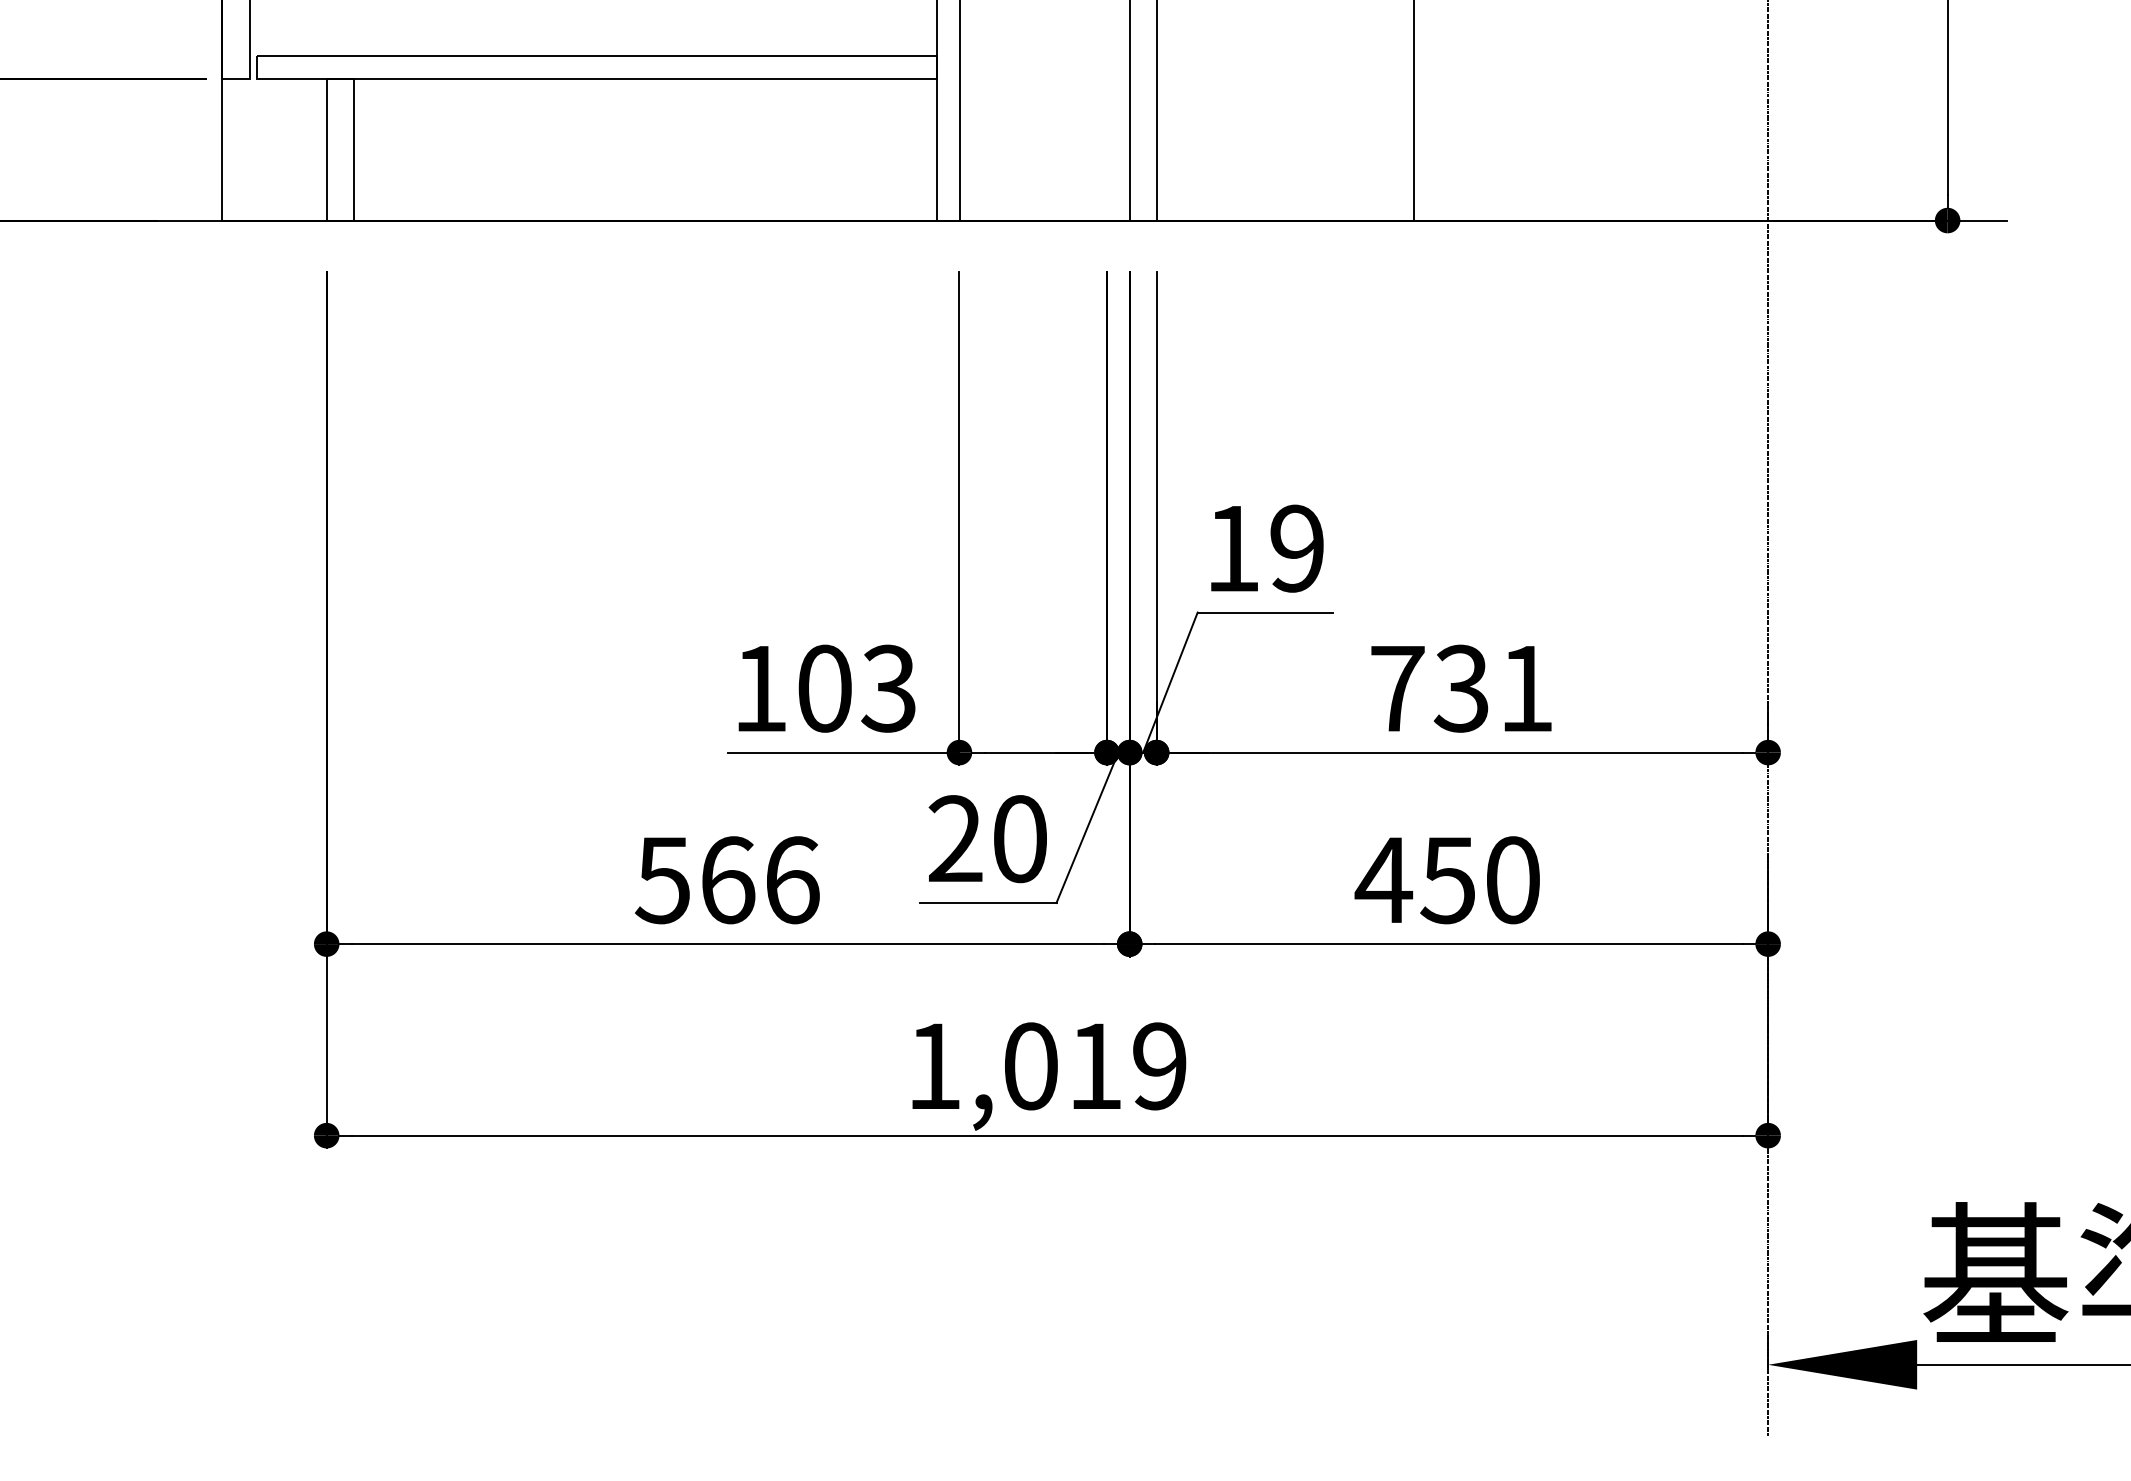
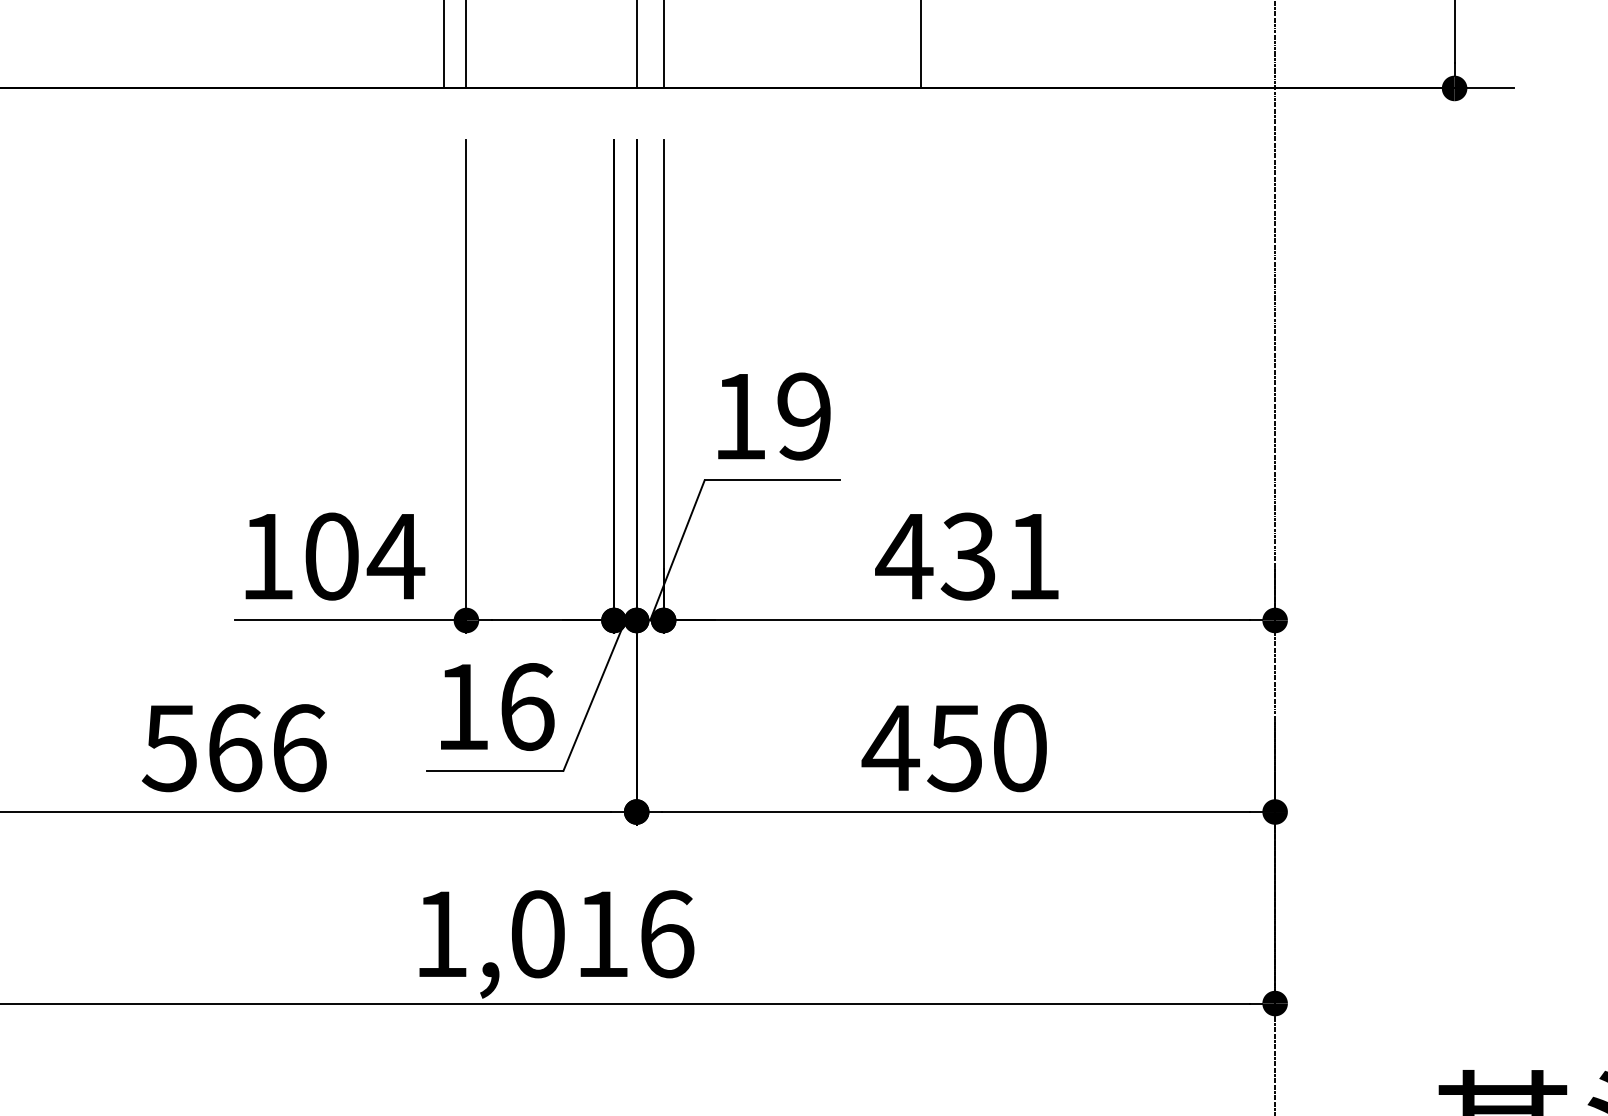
text: (888, 688) -> (395, 556), 103 -> 104
text: (1397, 688) -> (904, 556), 731 -> 431
text: (987, 839) -> (494, 707), 20 -> 16
text: (1160, 1066) -> (667, 934), 1,019 -> 1,016

